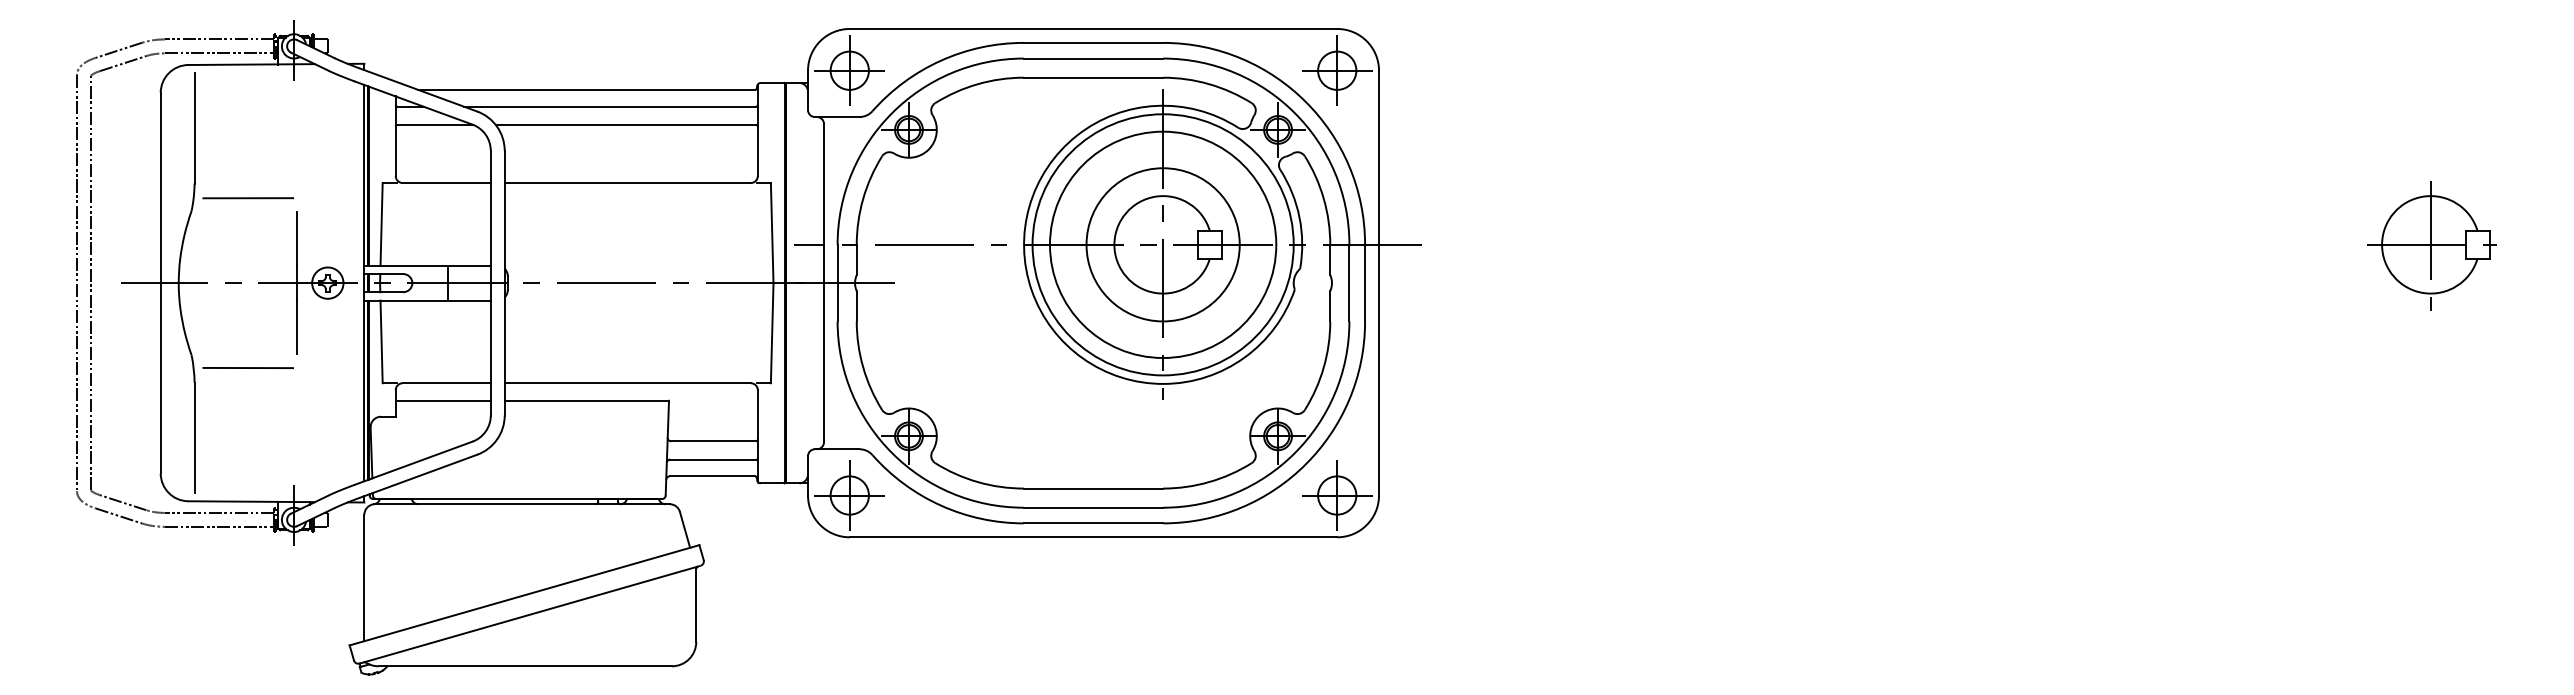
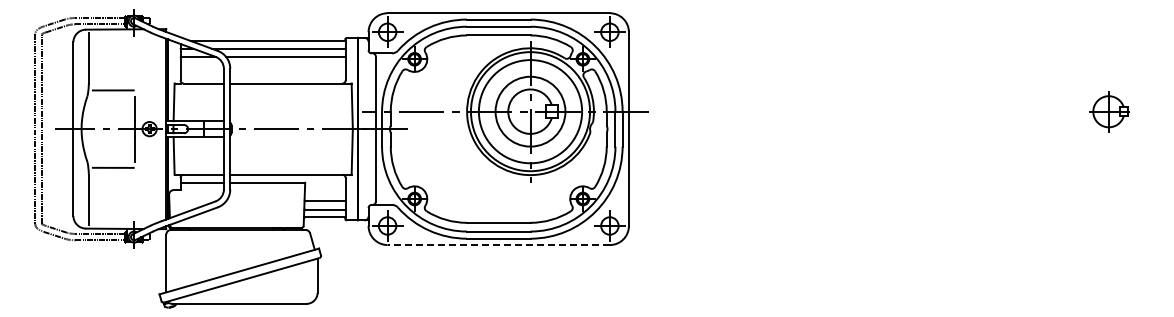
part: (2432, 244) -> (1109, 111), size x0.7
line: (1092, 538) -> (498, 245), solid -> dashed

